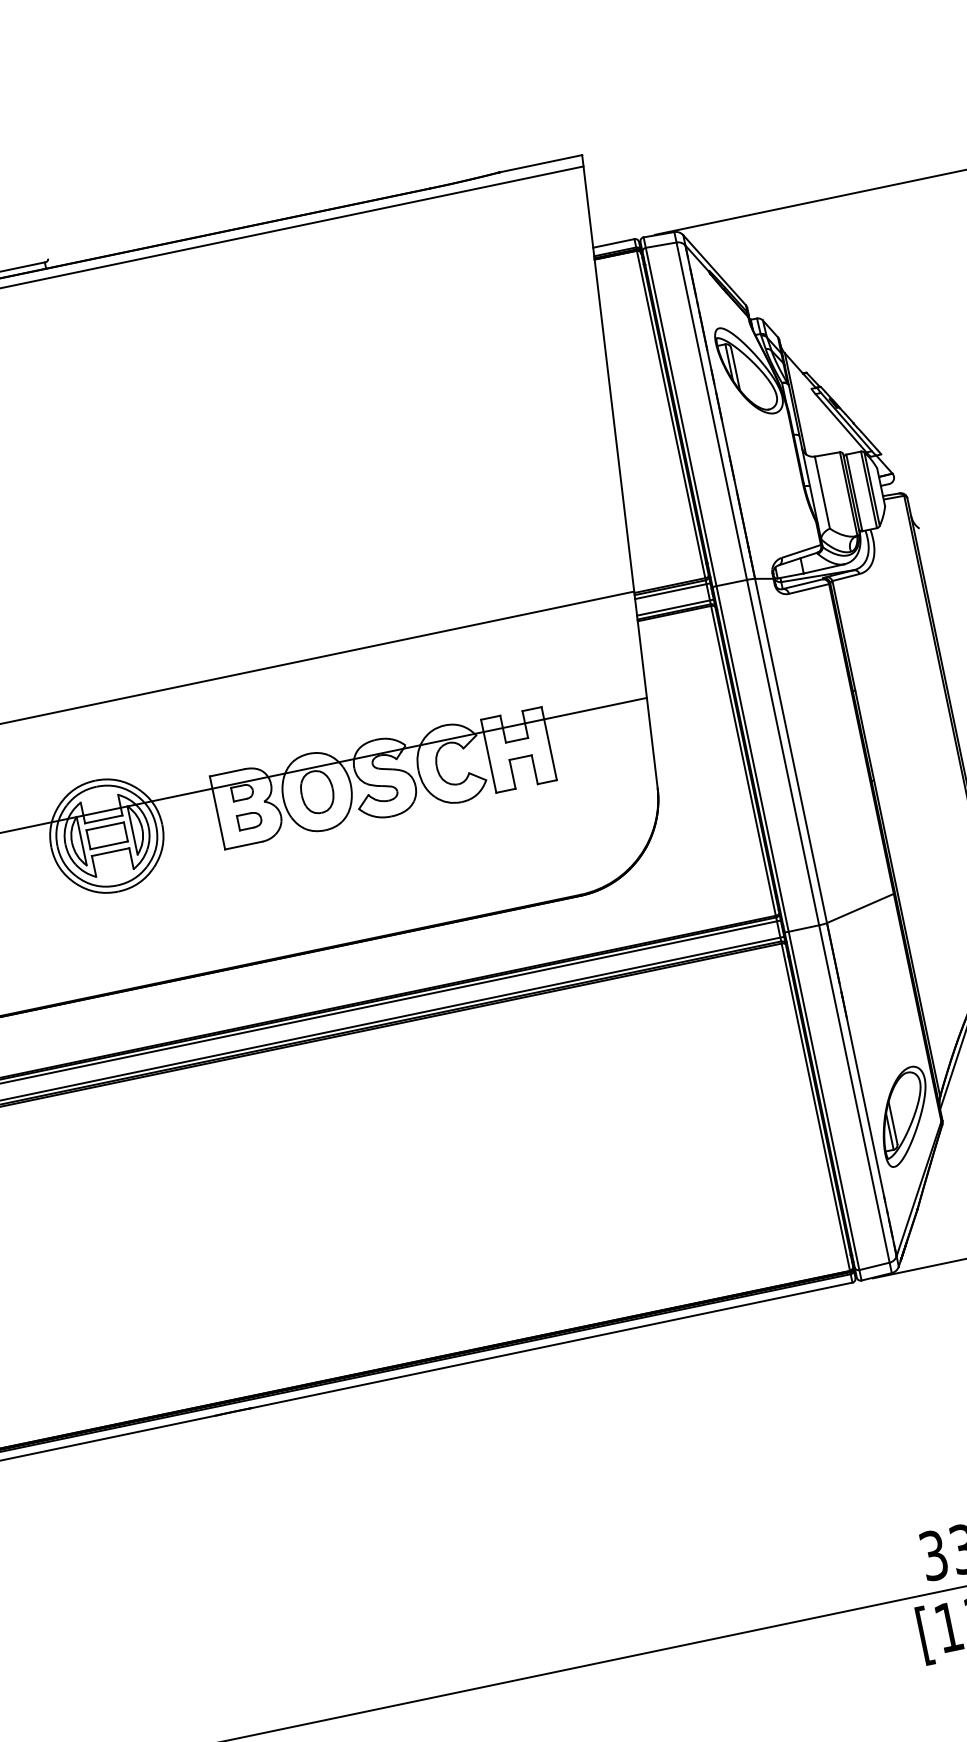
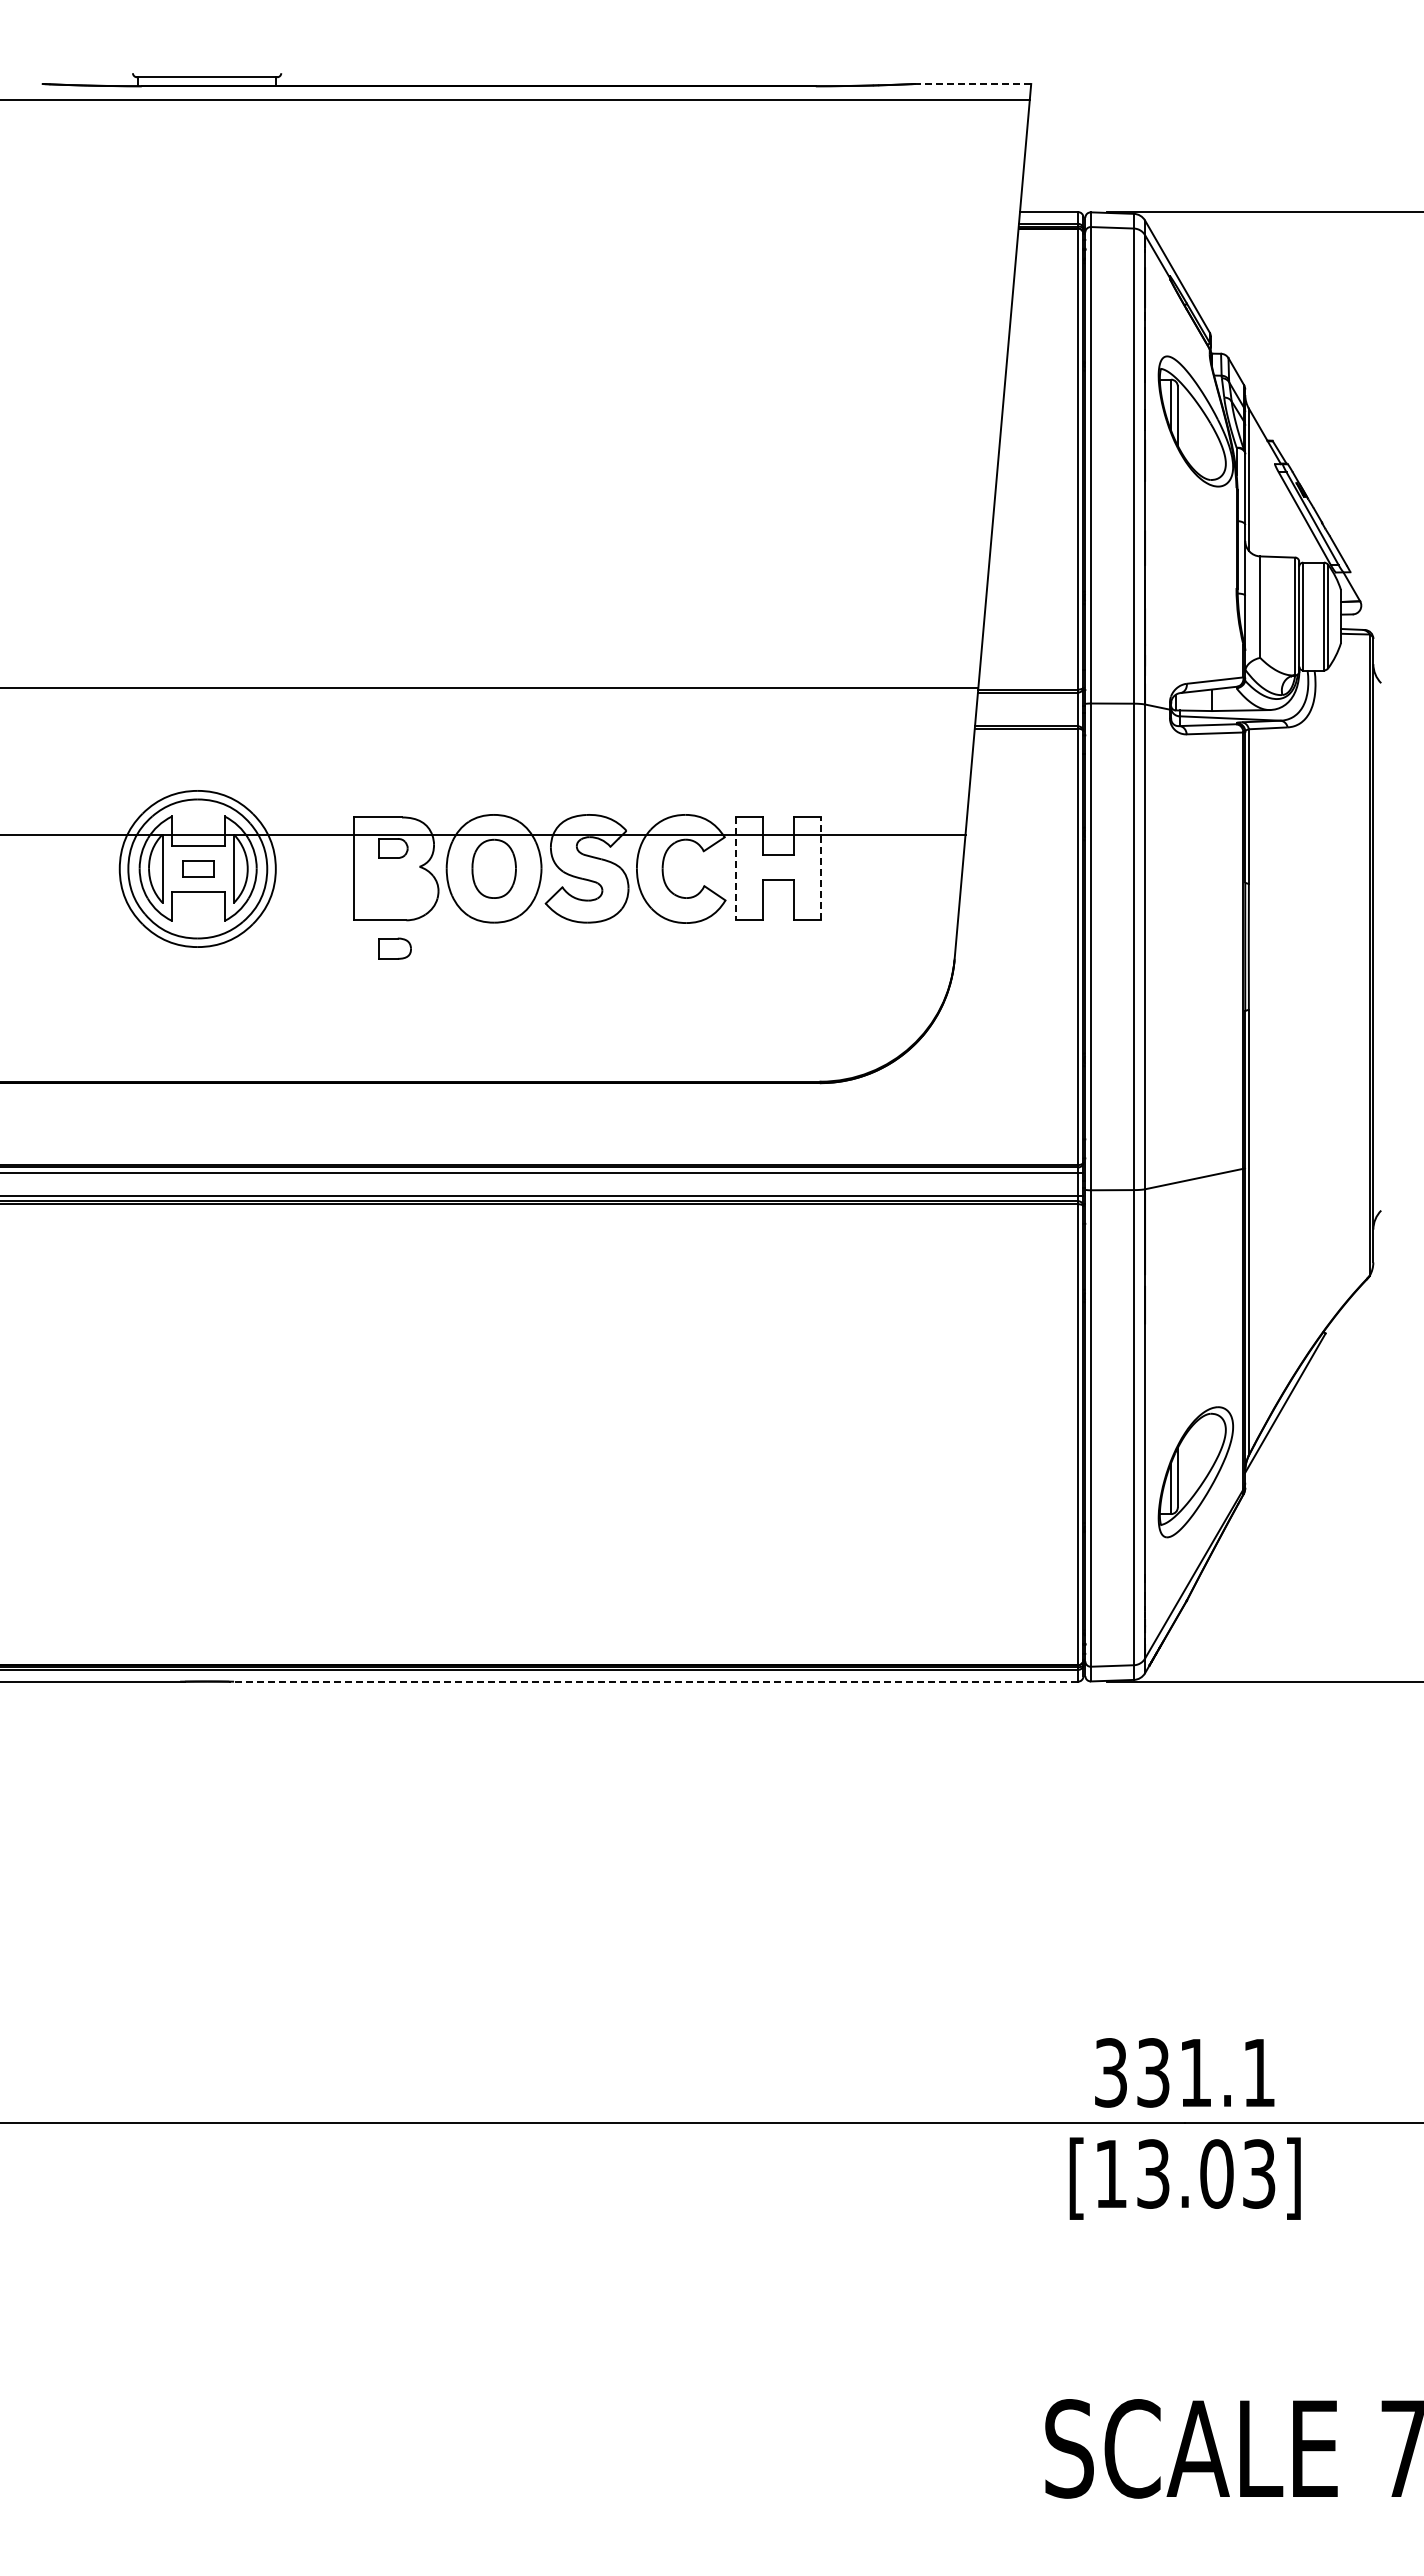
line: (540, 164) -> (972, 84), solid -> dashed
line: (672, 591) -> (1030, 698), removed
line: (675, 607) -> (1029, 720), removed
line: (548, 743) -> (820, 868), solid -> dashed
line: (488, 756) -> (735, 869), solid -> dashed
part: (249, 820) -> (394, 948), moved
part: (107, 835) -> (198, 868), size x0.6
line: (550, 1345) -> (653, 1681), solid -> dashed

